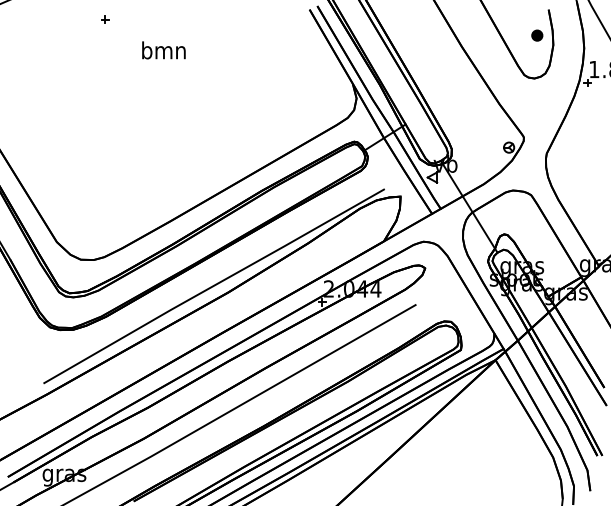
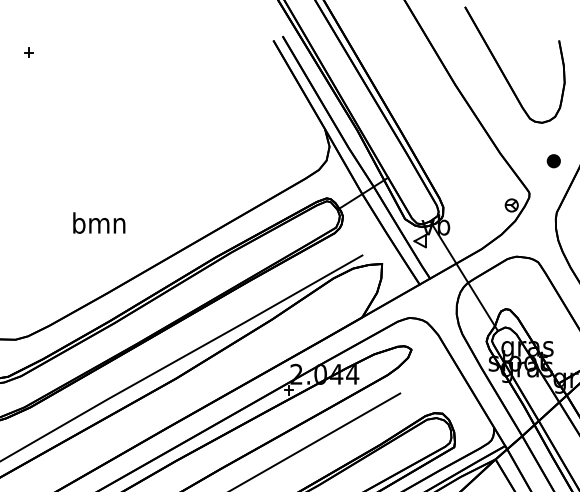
part: (537, 35) -> (554, 161), moved
text: (163, 50) -> (98, 223), moved

